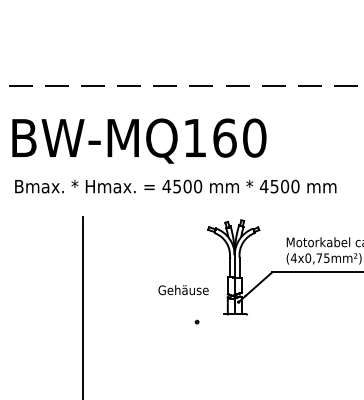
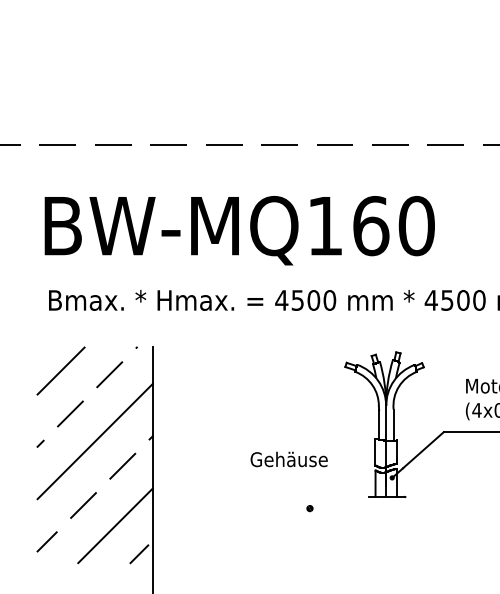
hatch: (45, 287) -> (95, 455), added
text: (183, 304) -> (289, 481), moved

